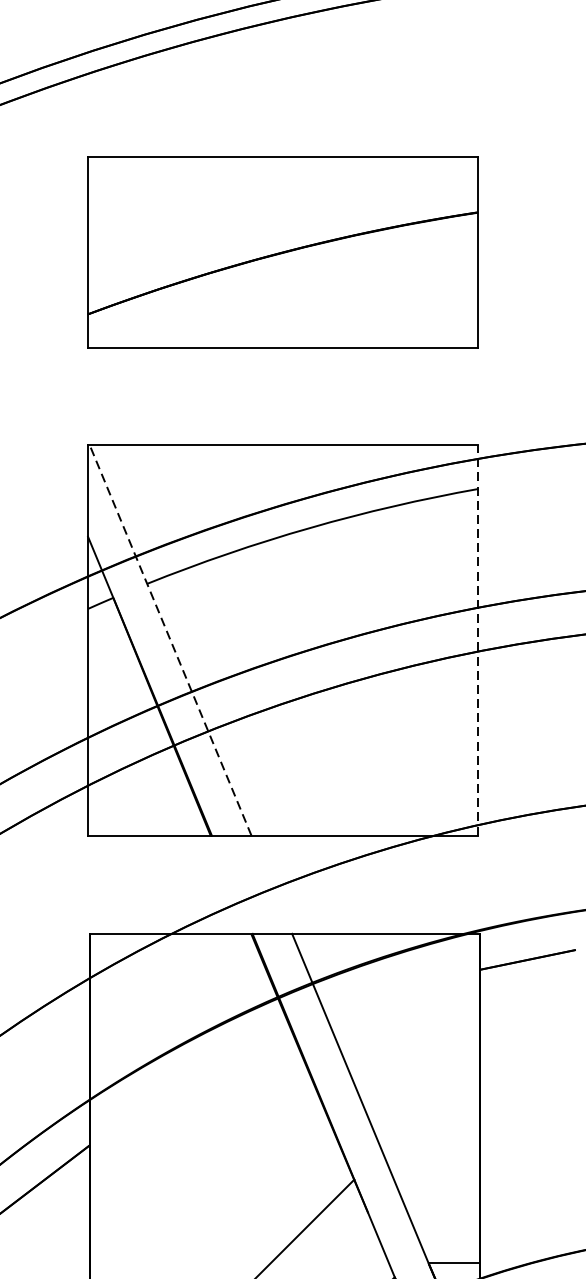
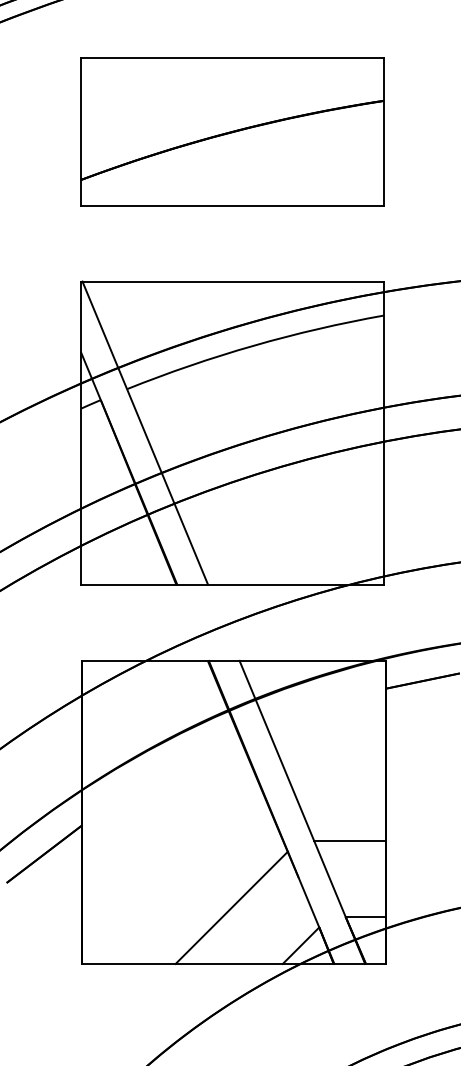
line: (170, 639) -> (145, 432), dashed -> solid
line: (478, 640) -> (384, 433), dashed -> solid
line: (433, 1165) -> (349, 840), added

